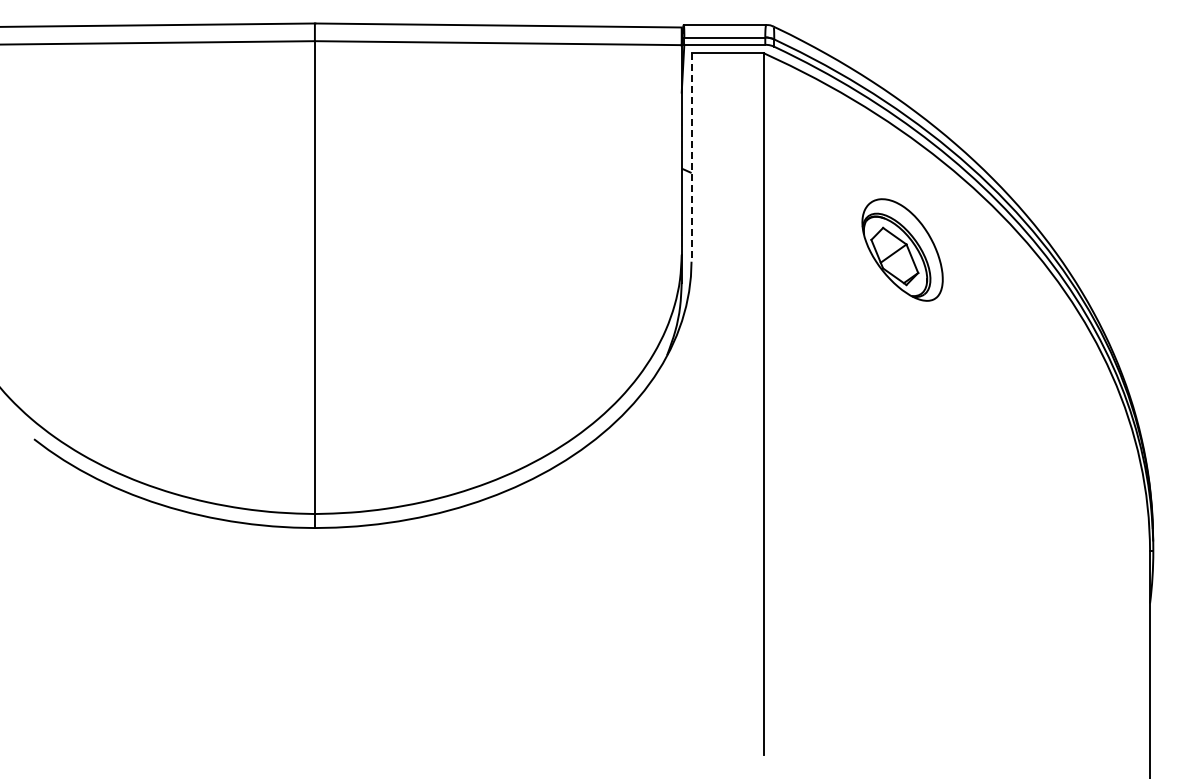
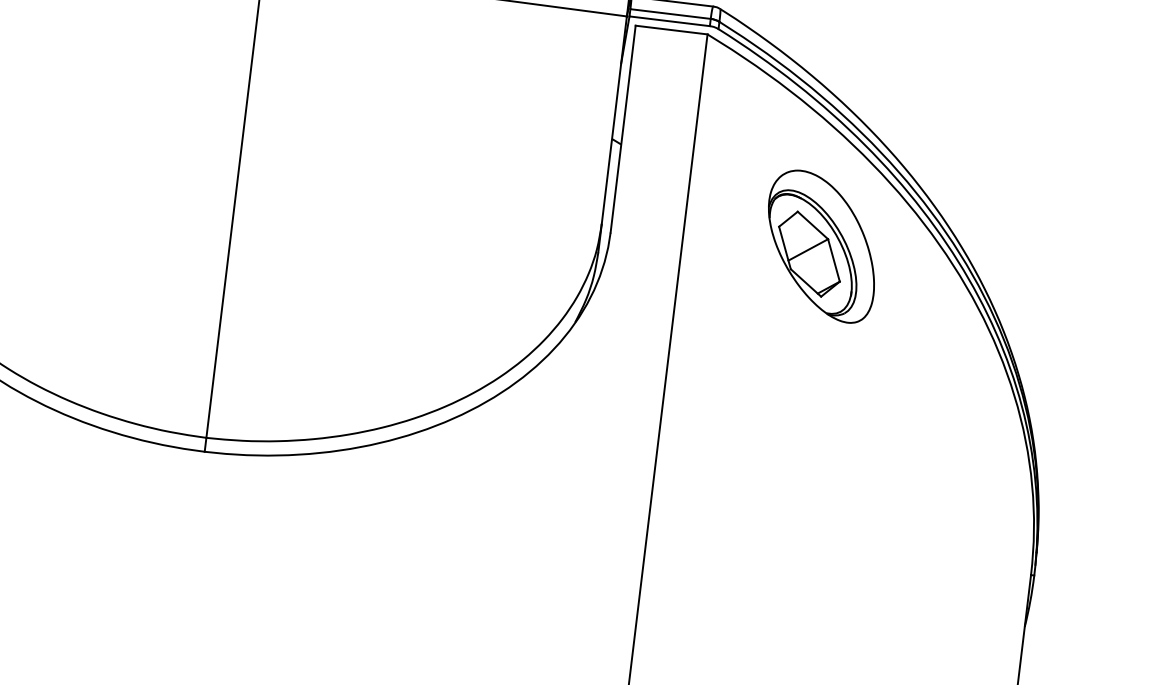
line: (691, 158) -> (622, 130), dashed -> solid
part: (902, 249) -> (821, 245), size x1.43

